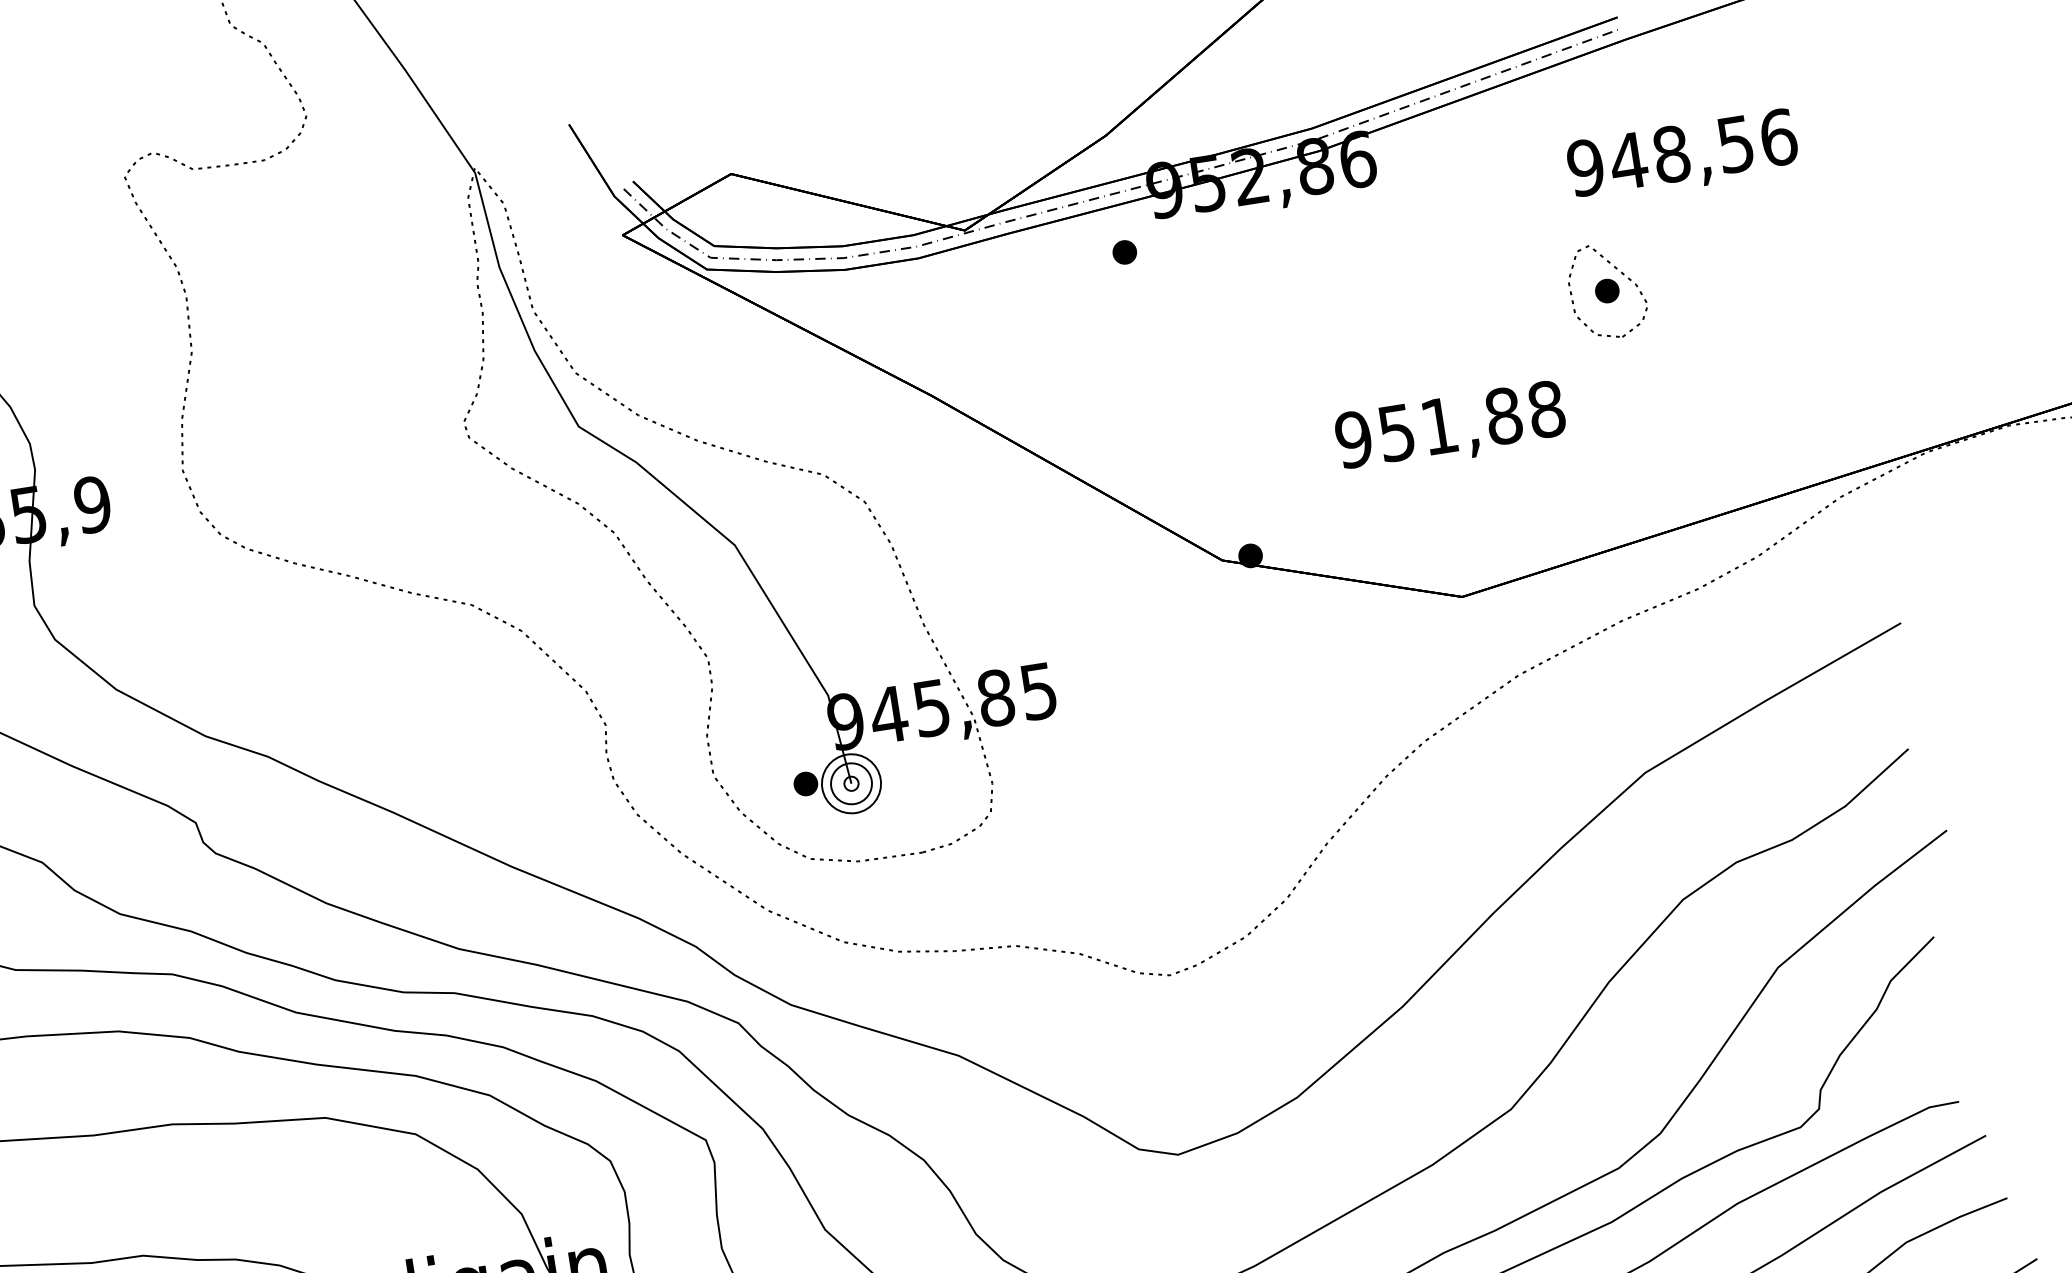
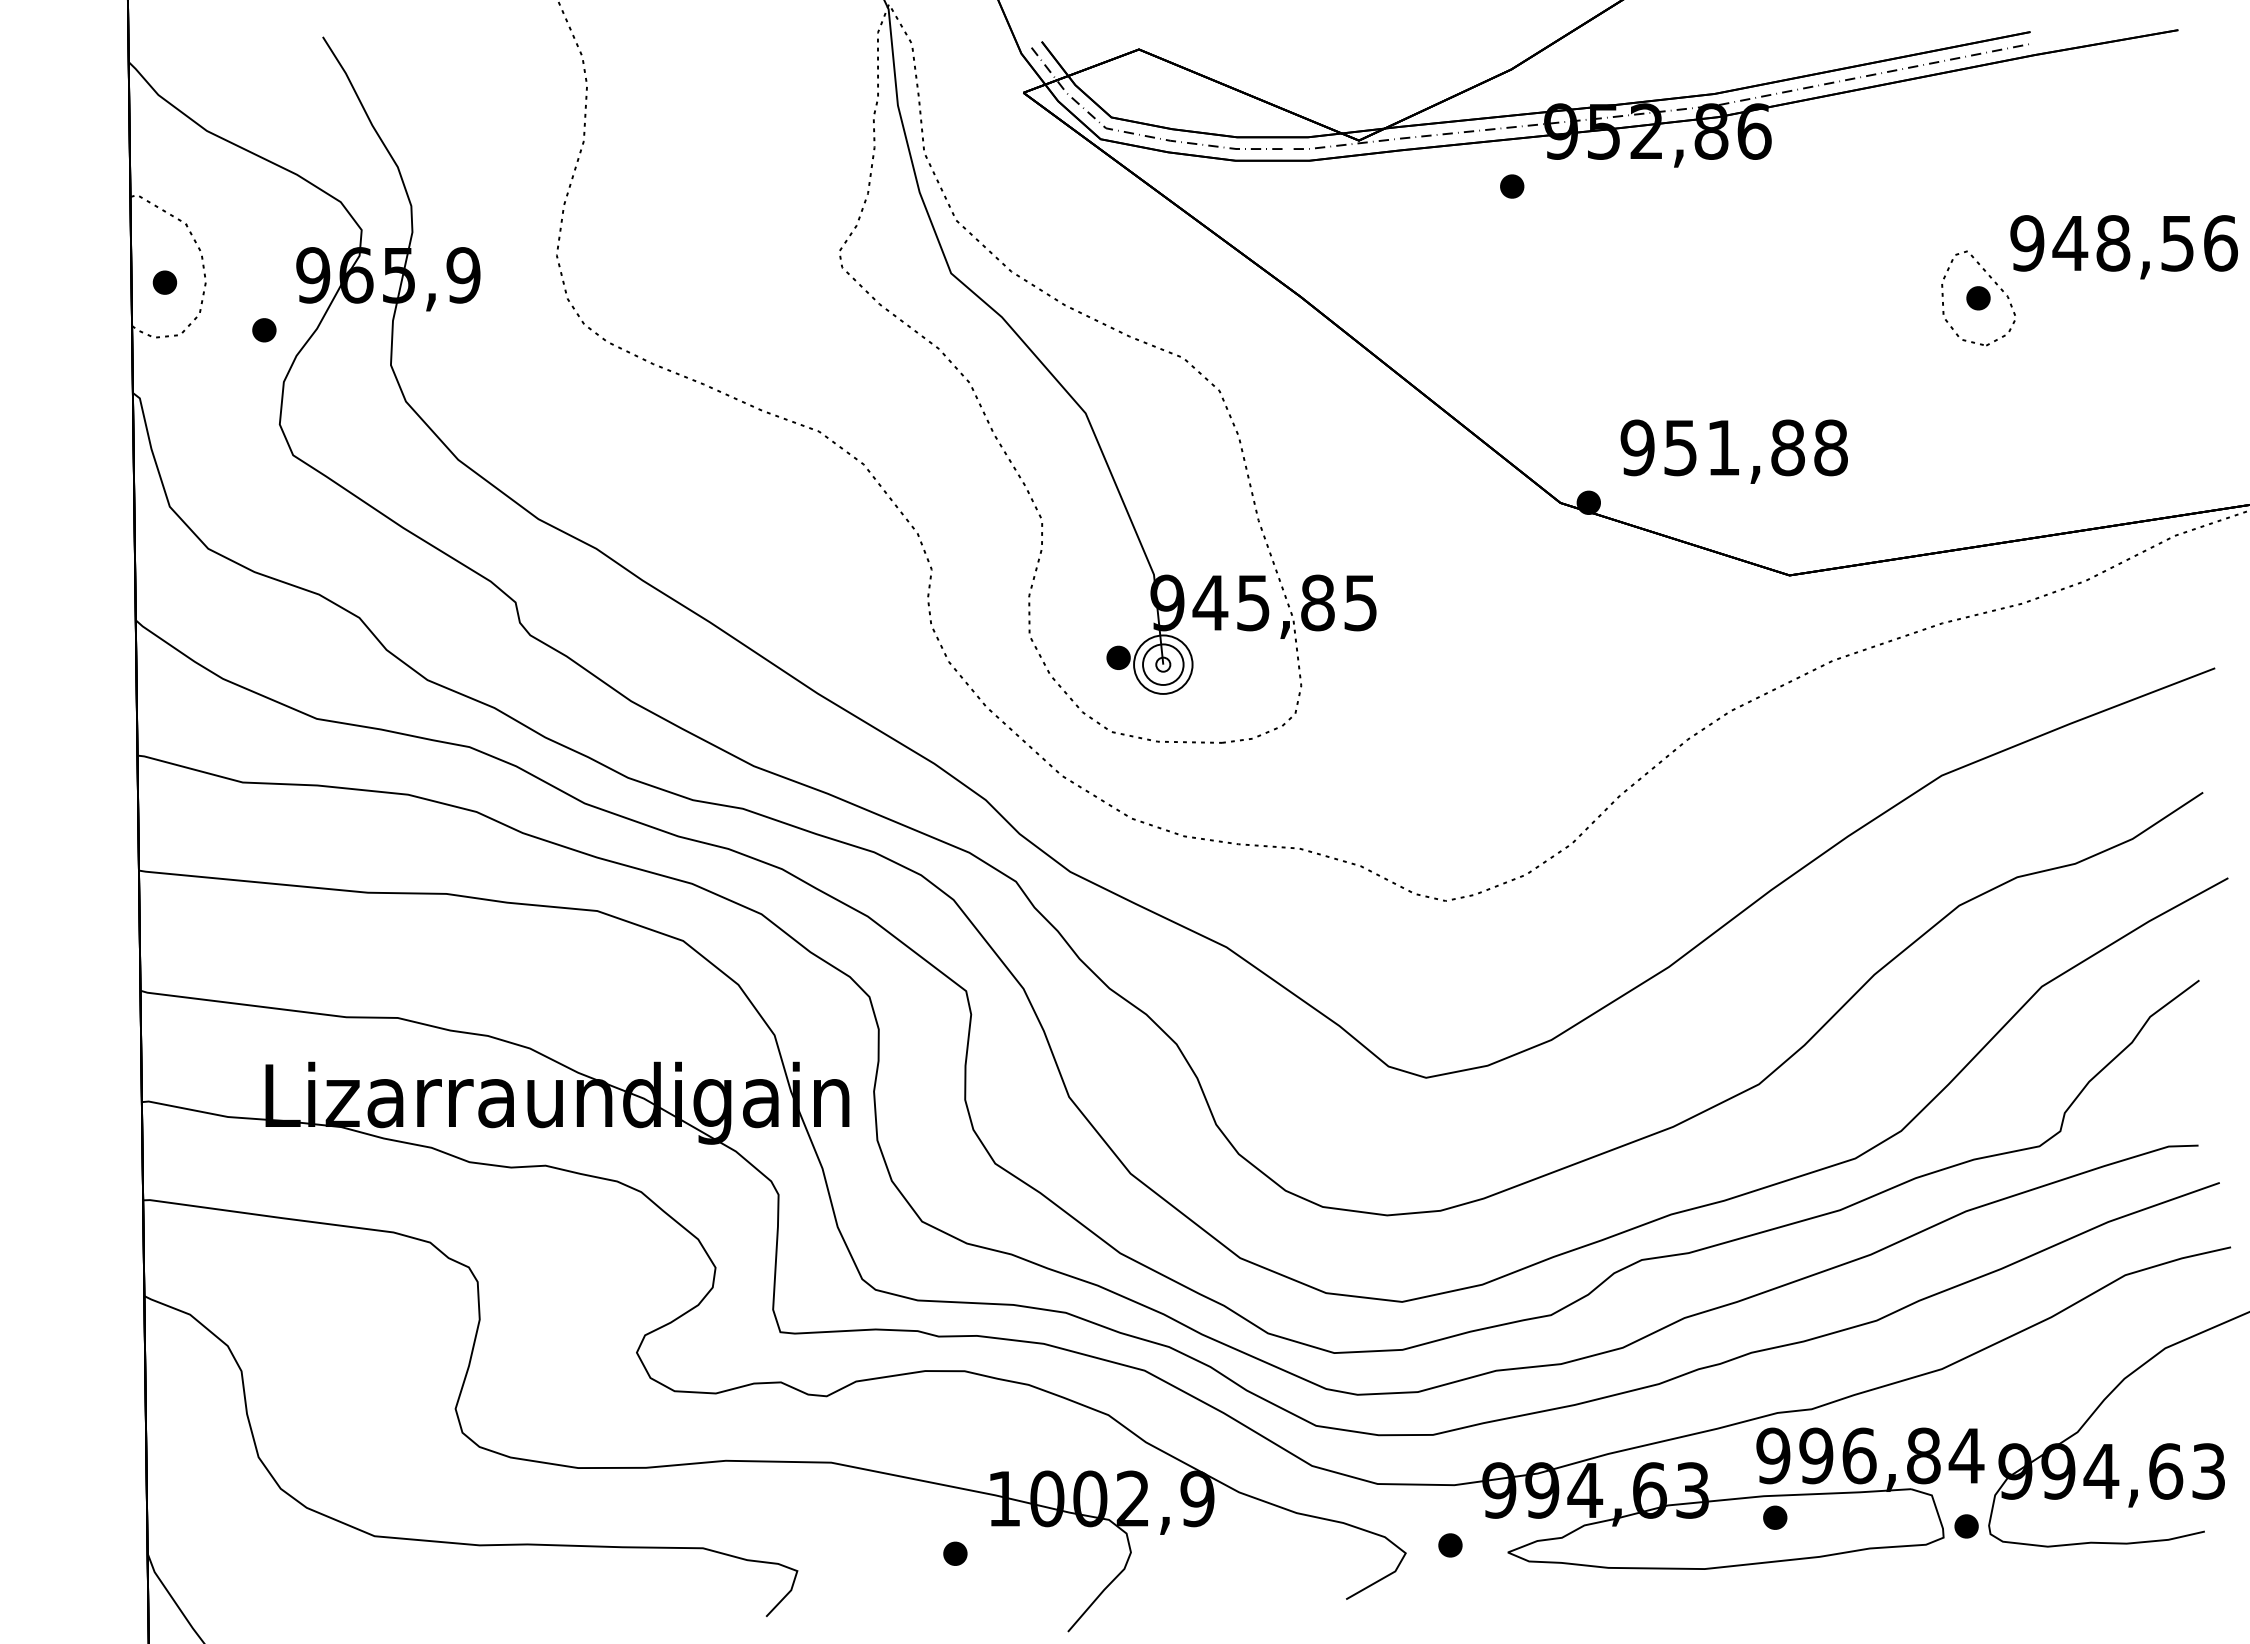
text: (1682, 156) -> (2123, 247), moved
text: (1449, 428) -> (1733, 451), moved

